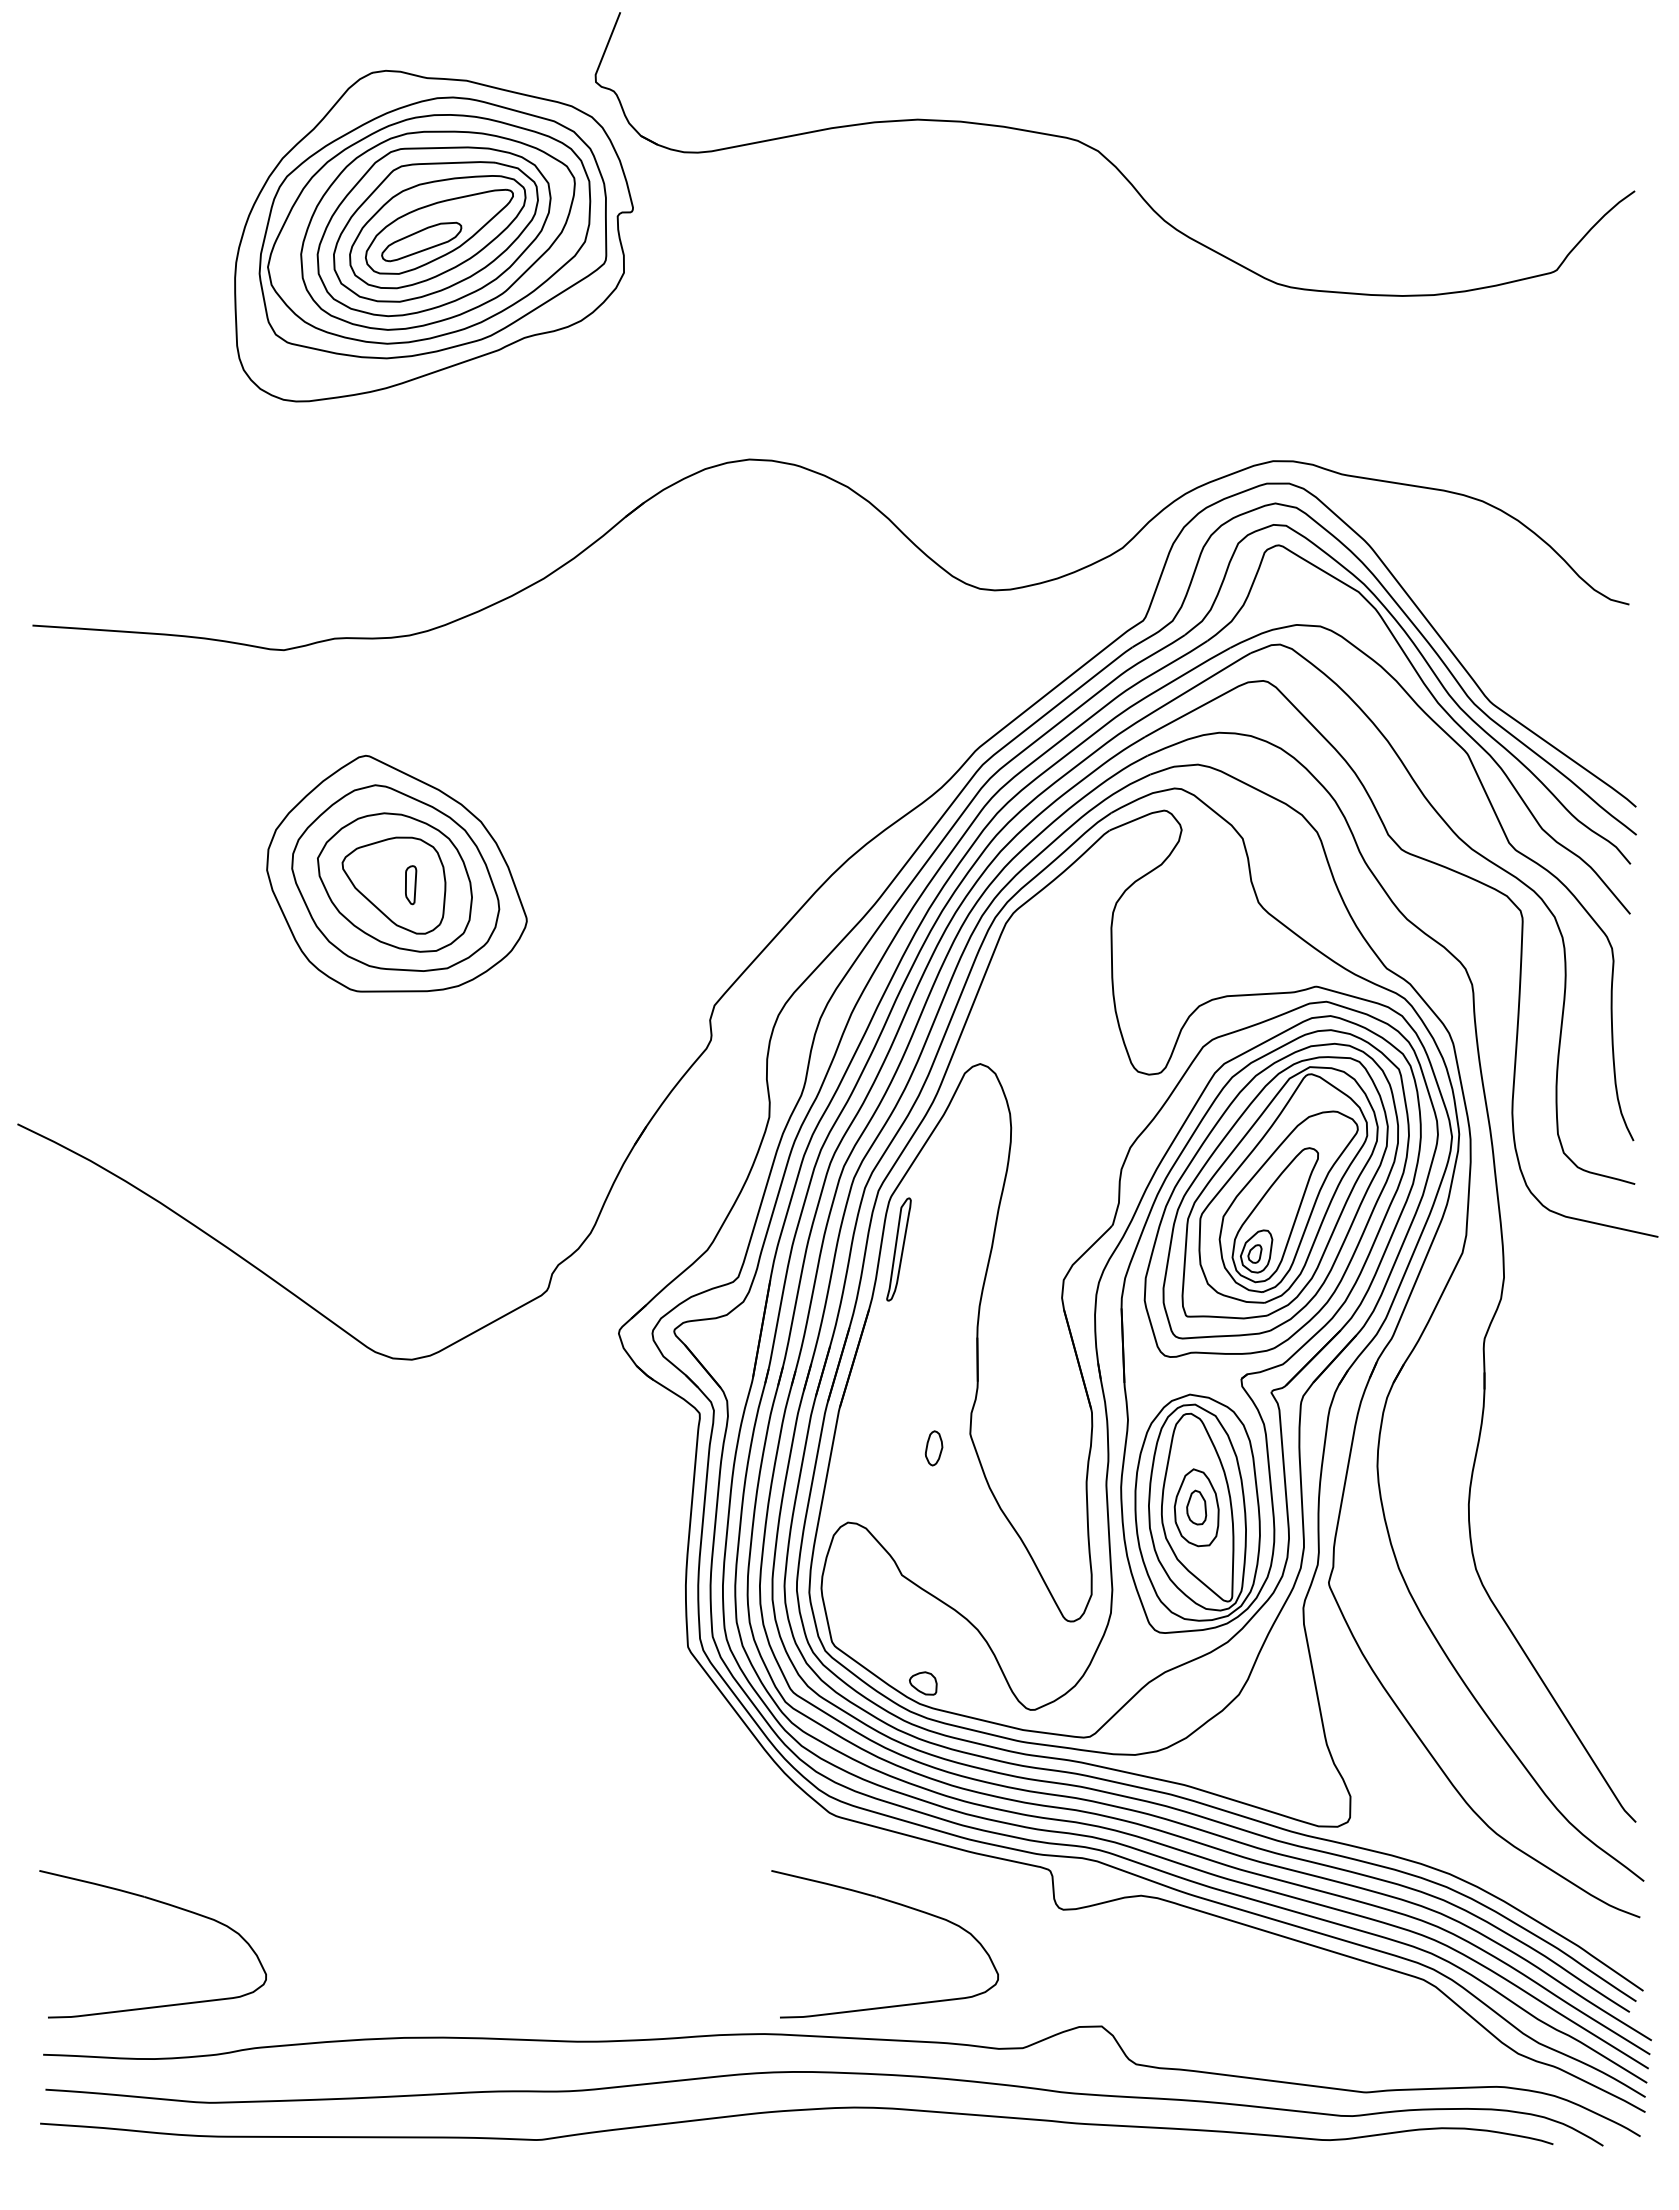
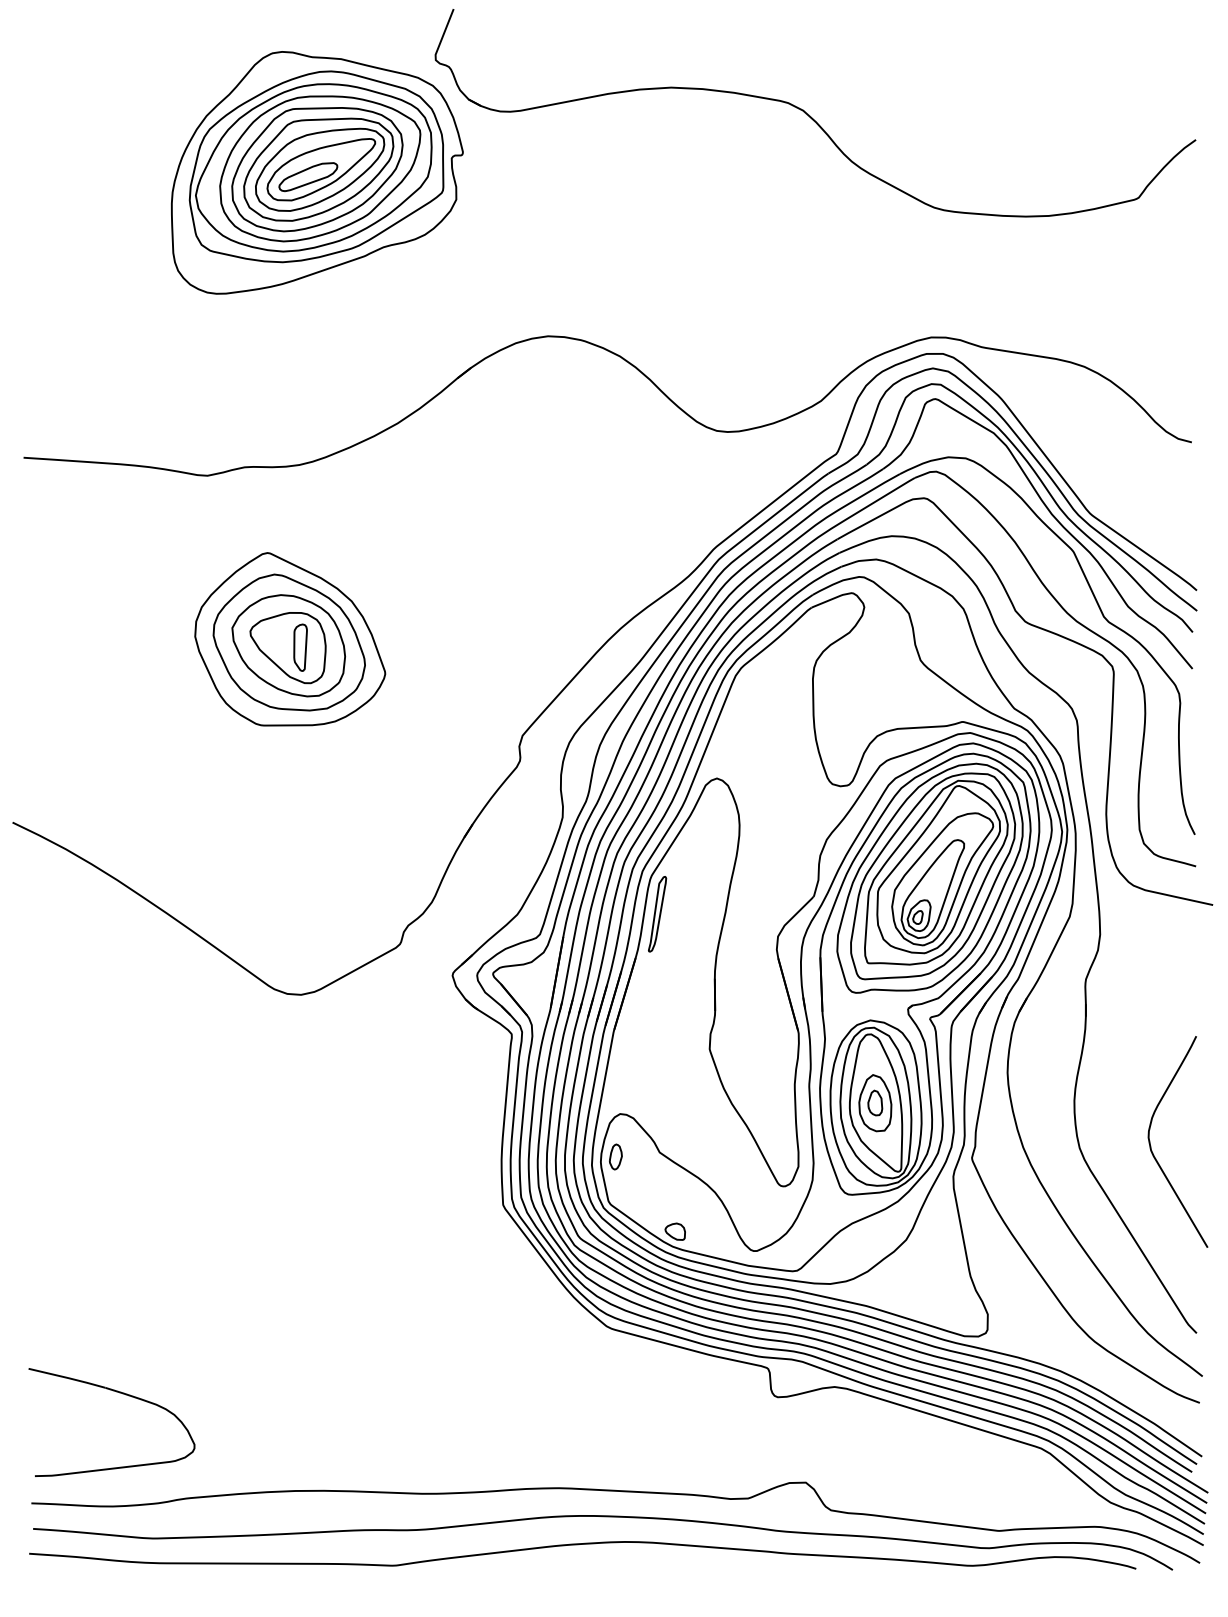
part: (410, 884) -> (300, 647), size x1.67
part: (933, 1448) -> (615, 1157), moved
curve: (1576, 1575) -> (1153, 1152), added
part: (896, 1904) -> (655, 1393), removed

